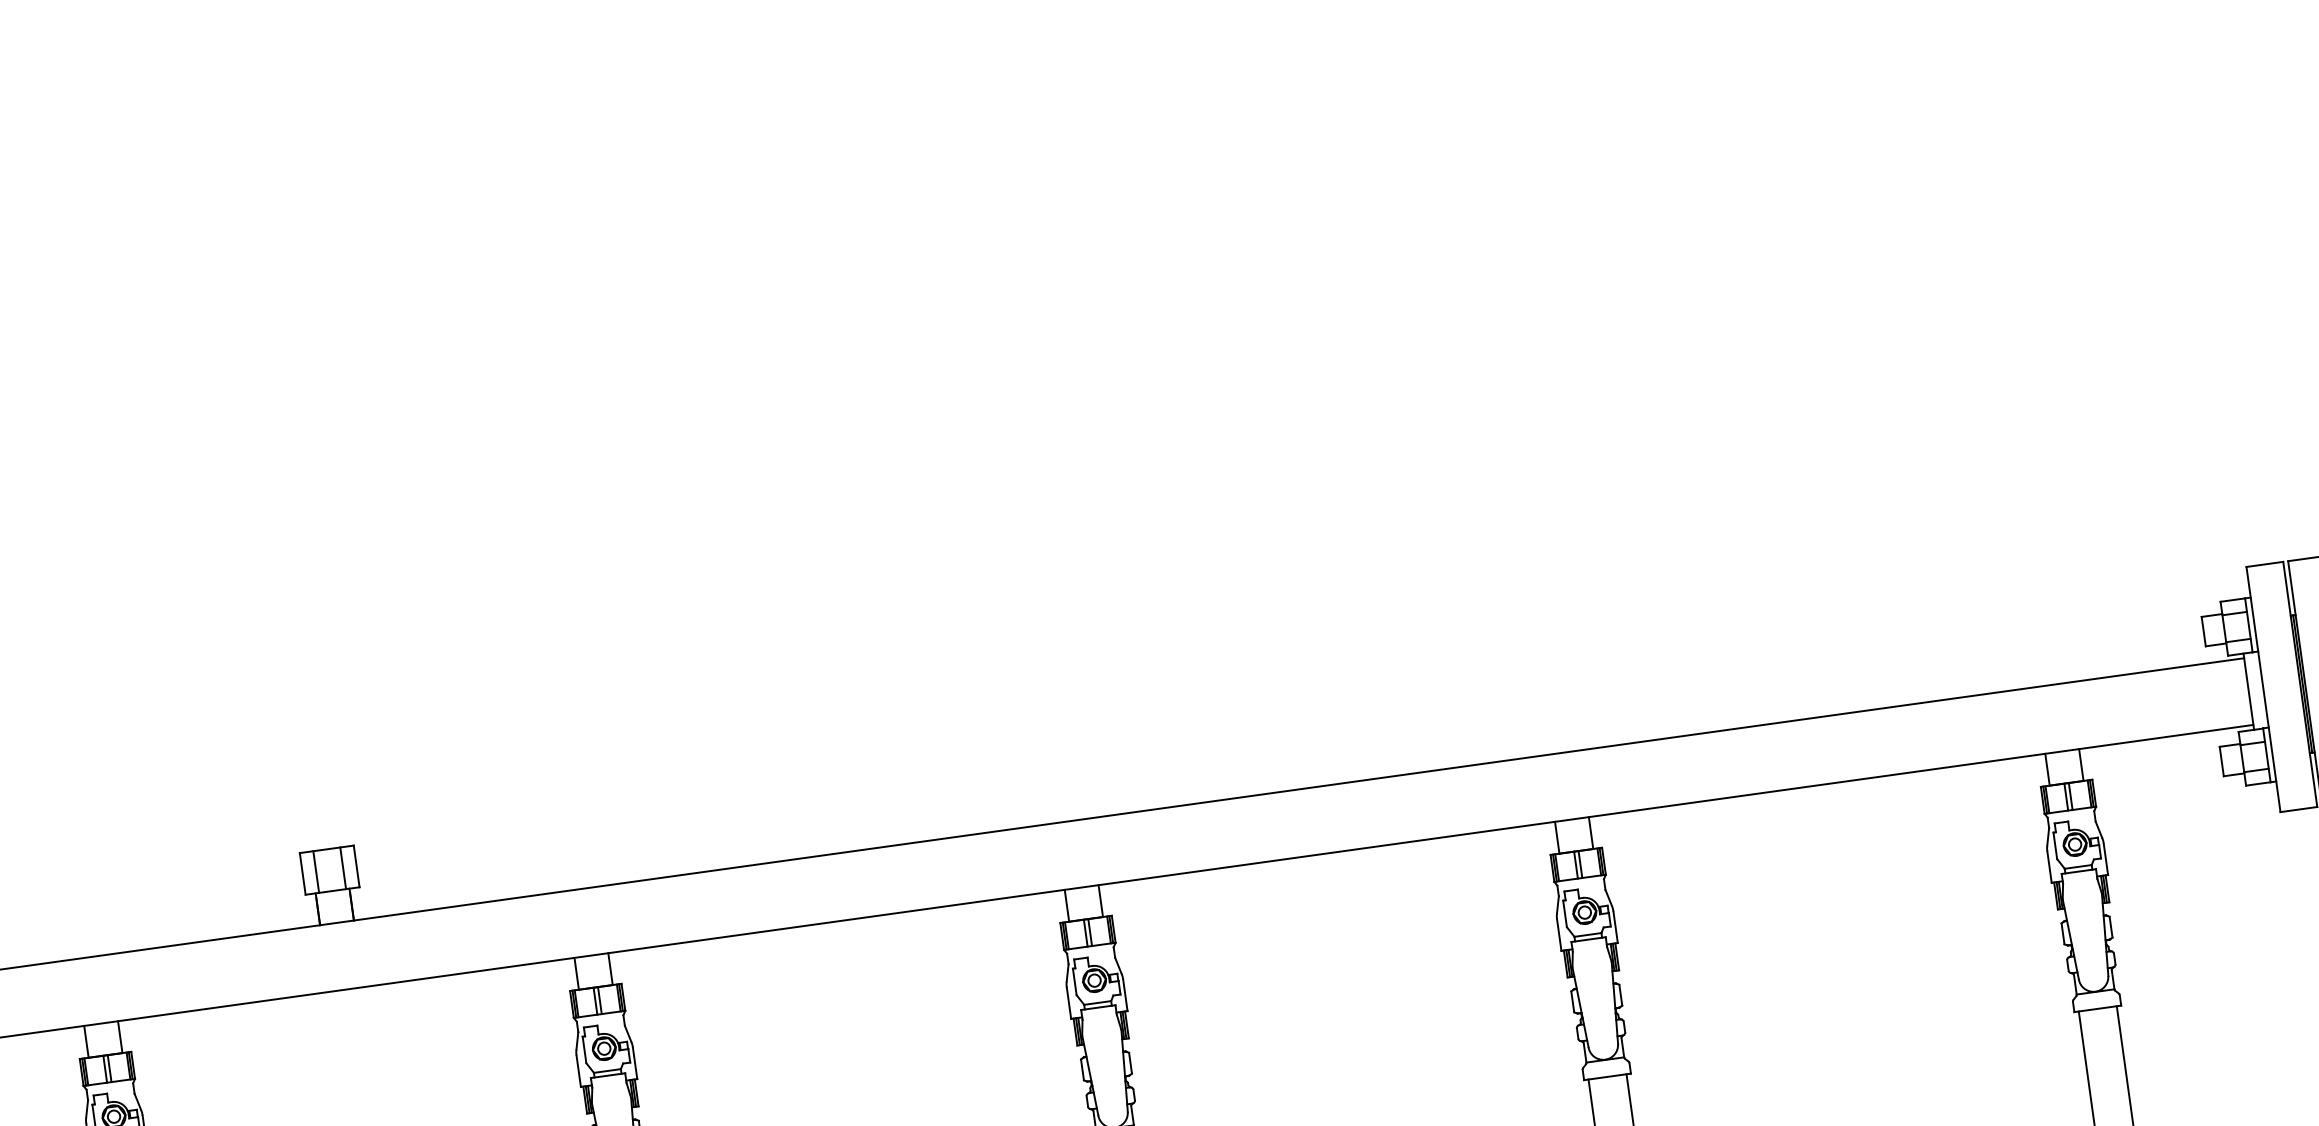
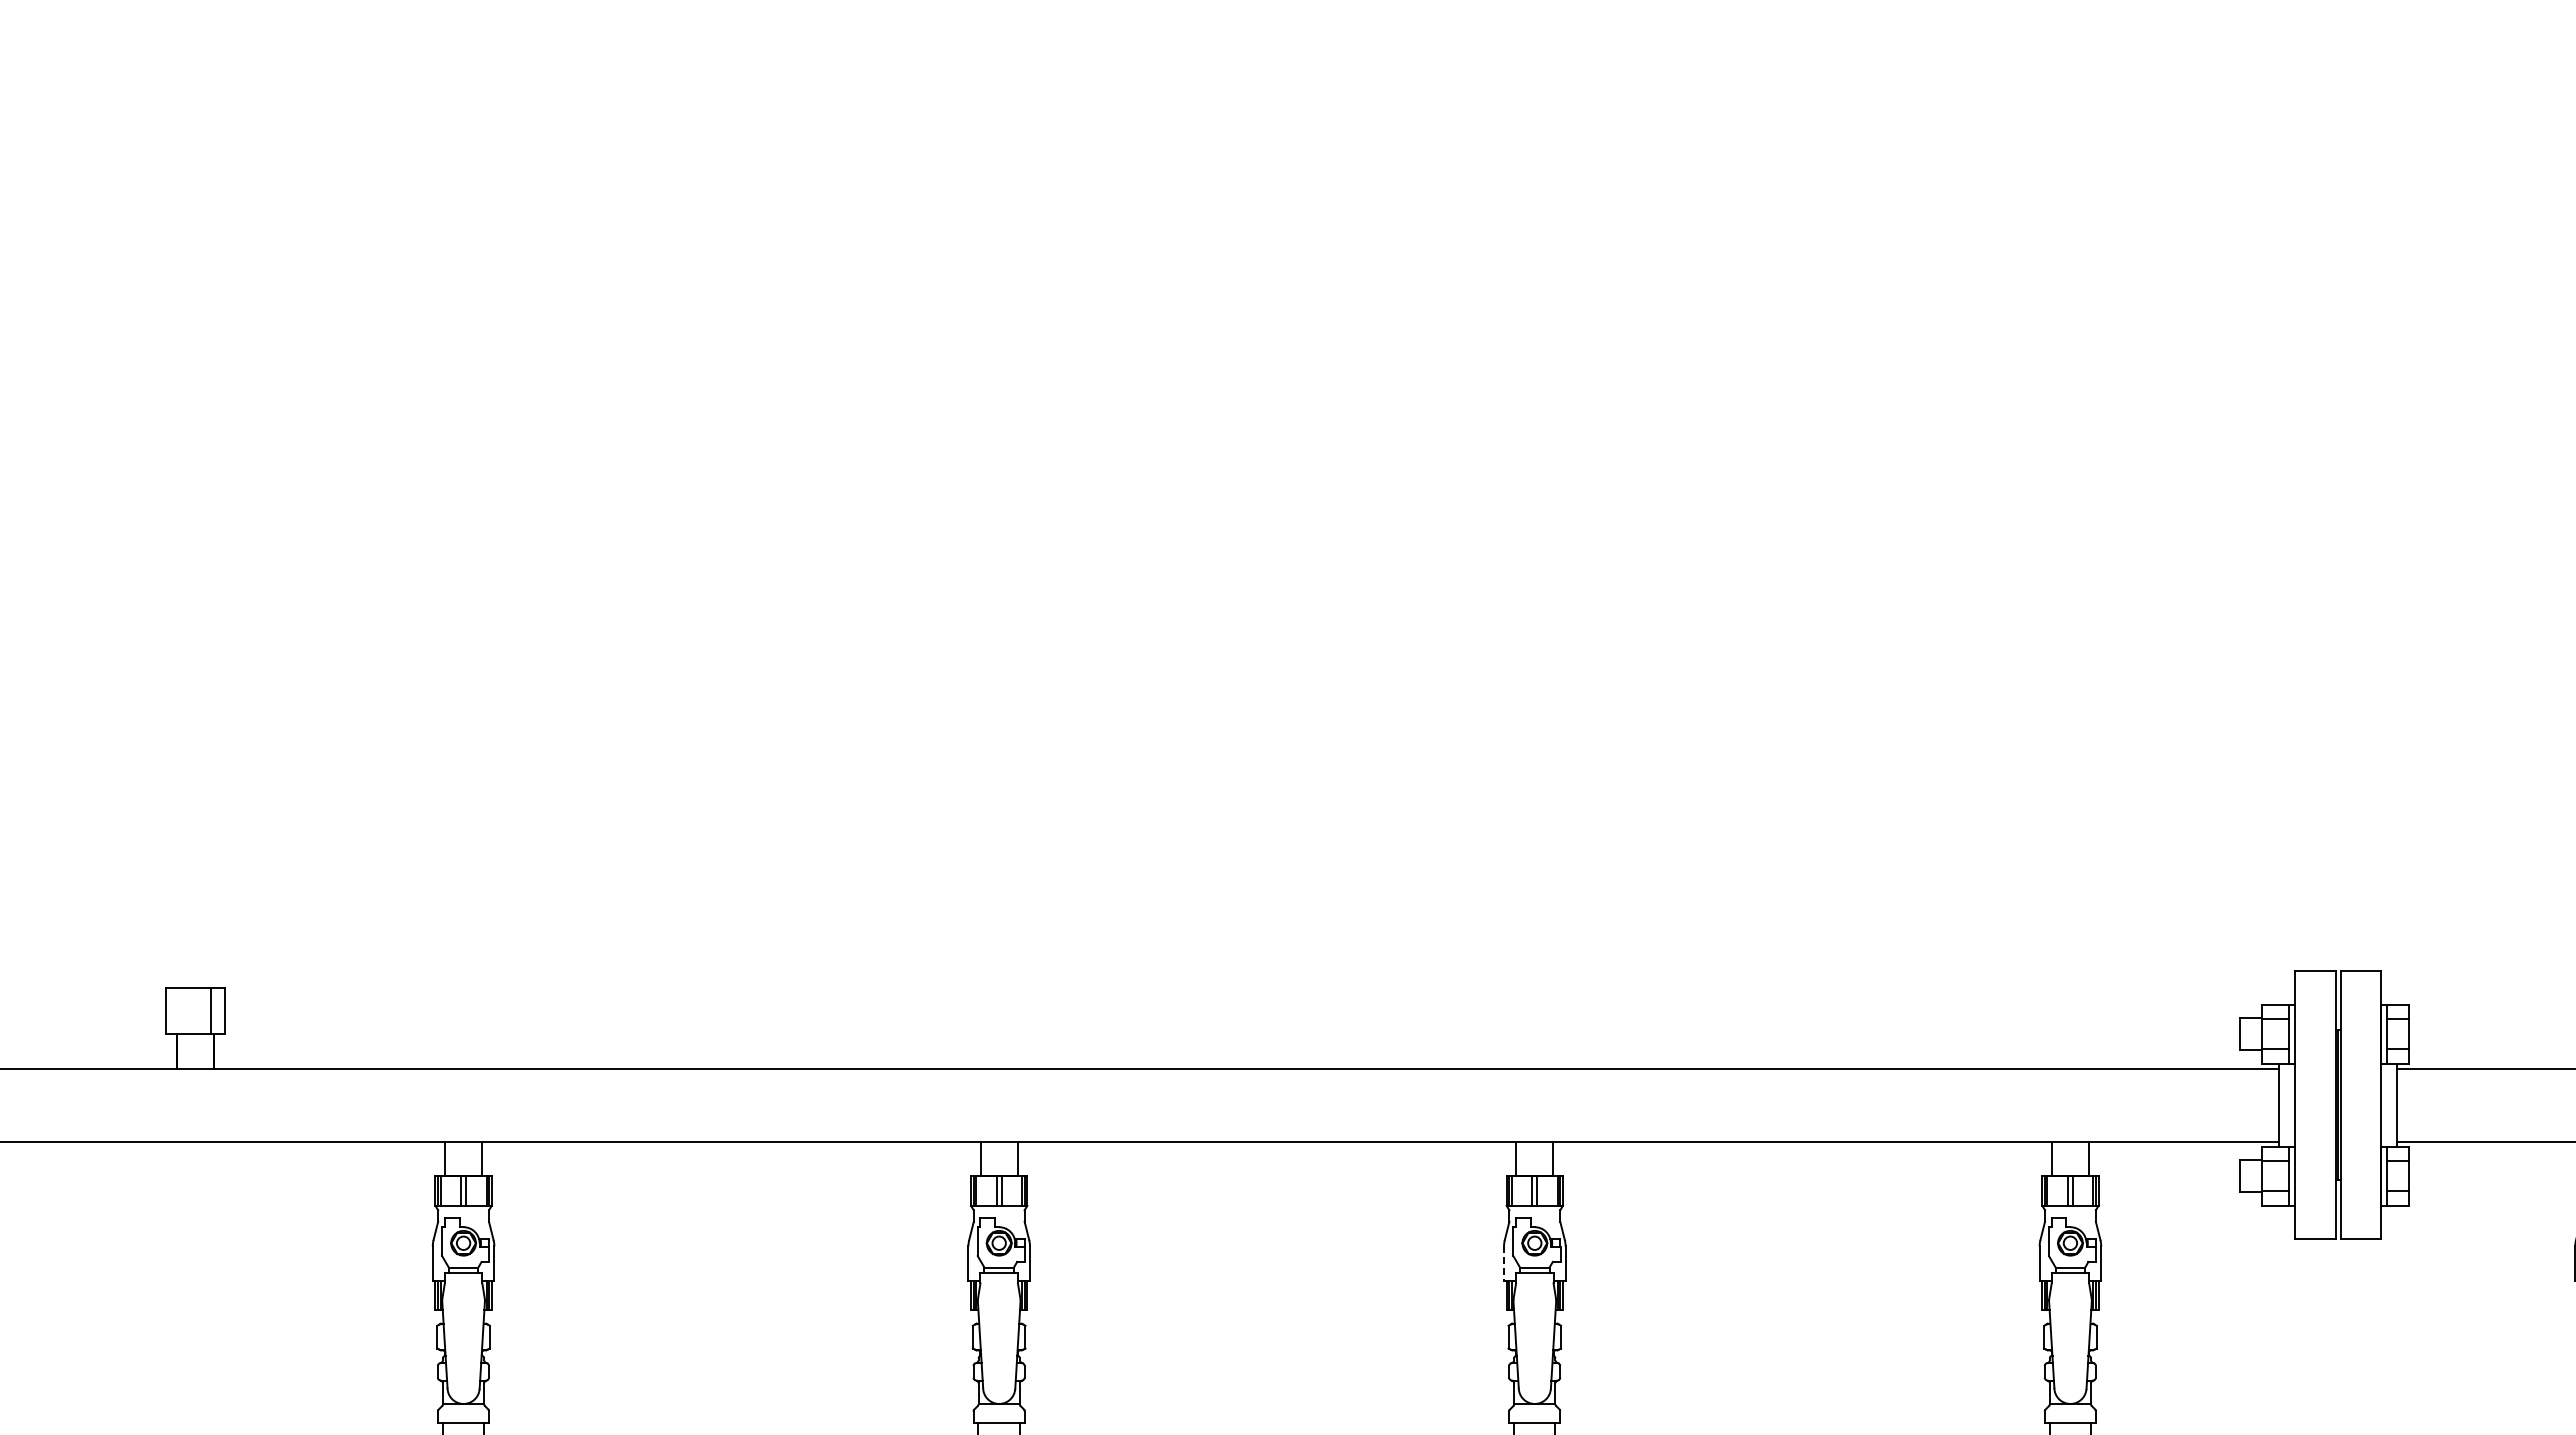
line: (316, 871) -> (181, 1010), removed
line: (1559, 935) -> (1504, 1264), solid -> dashed

